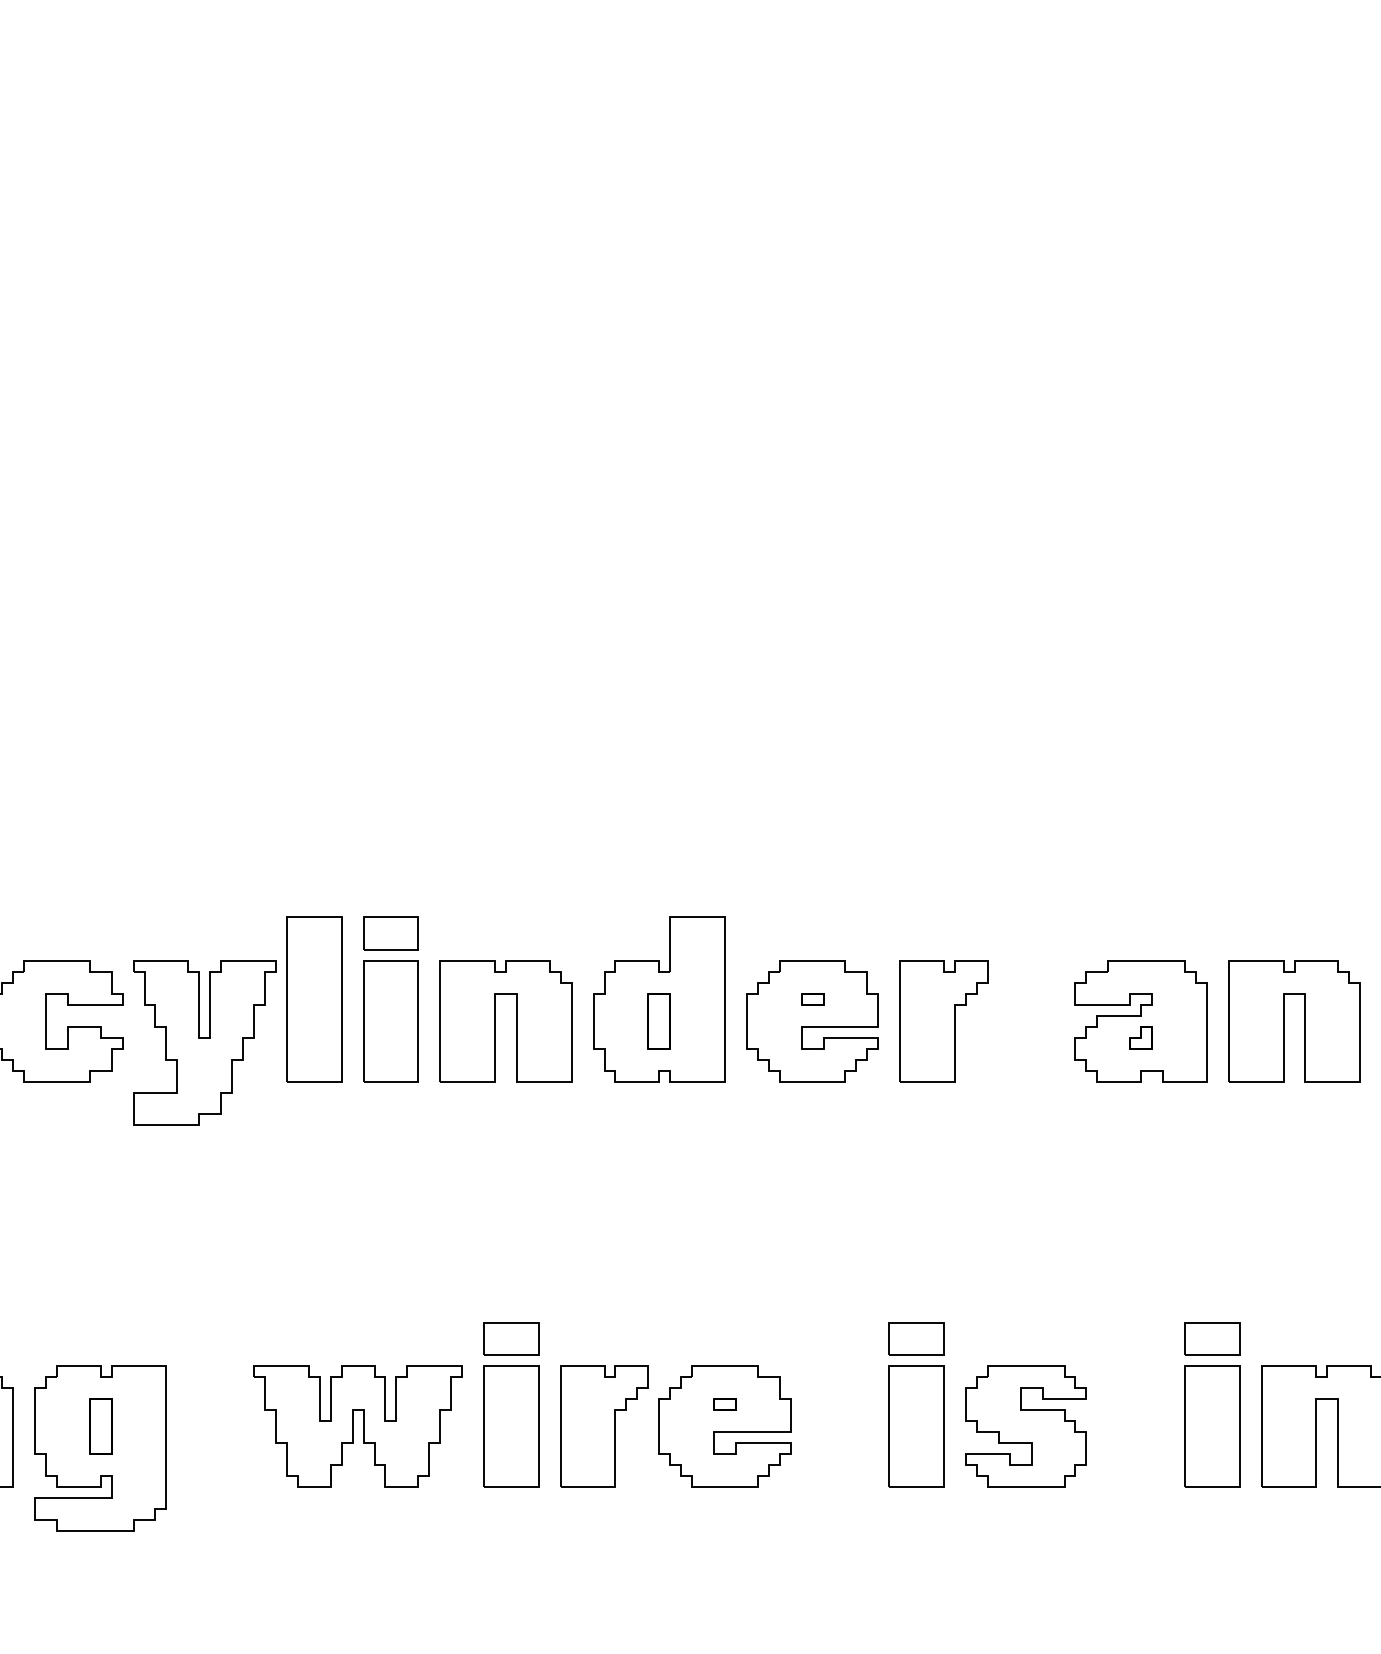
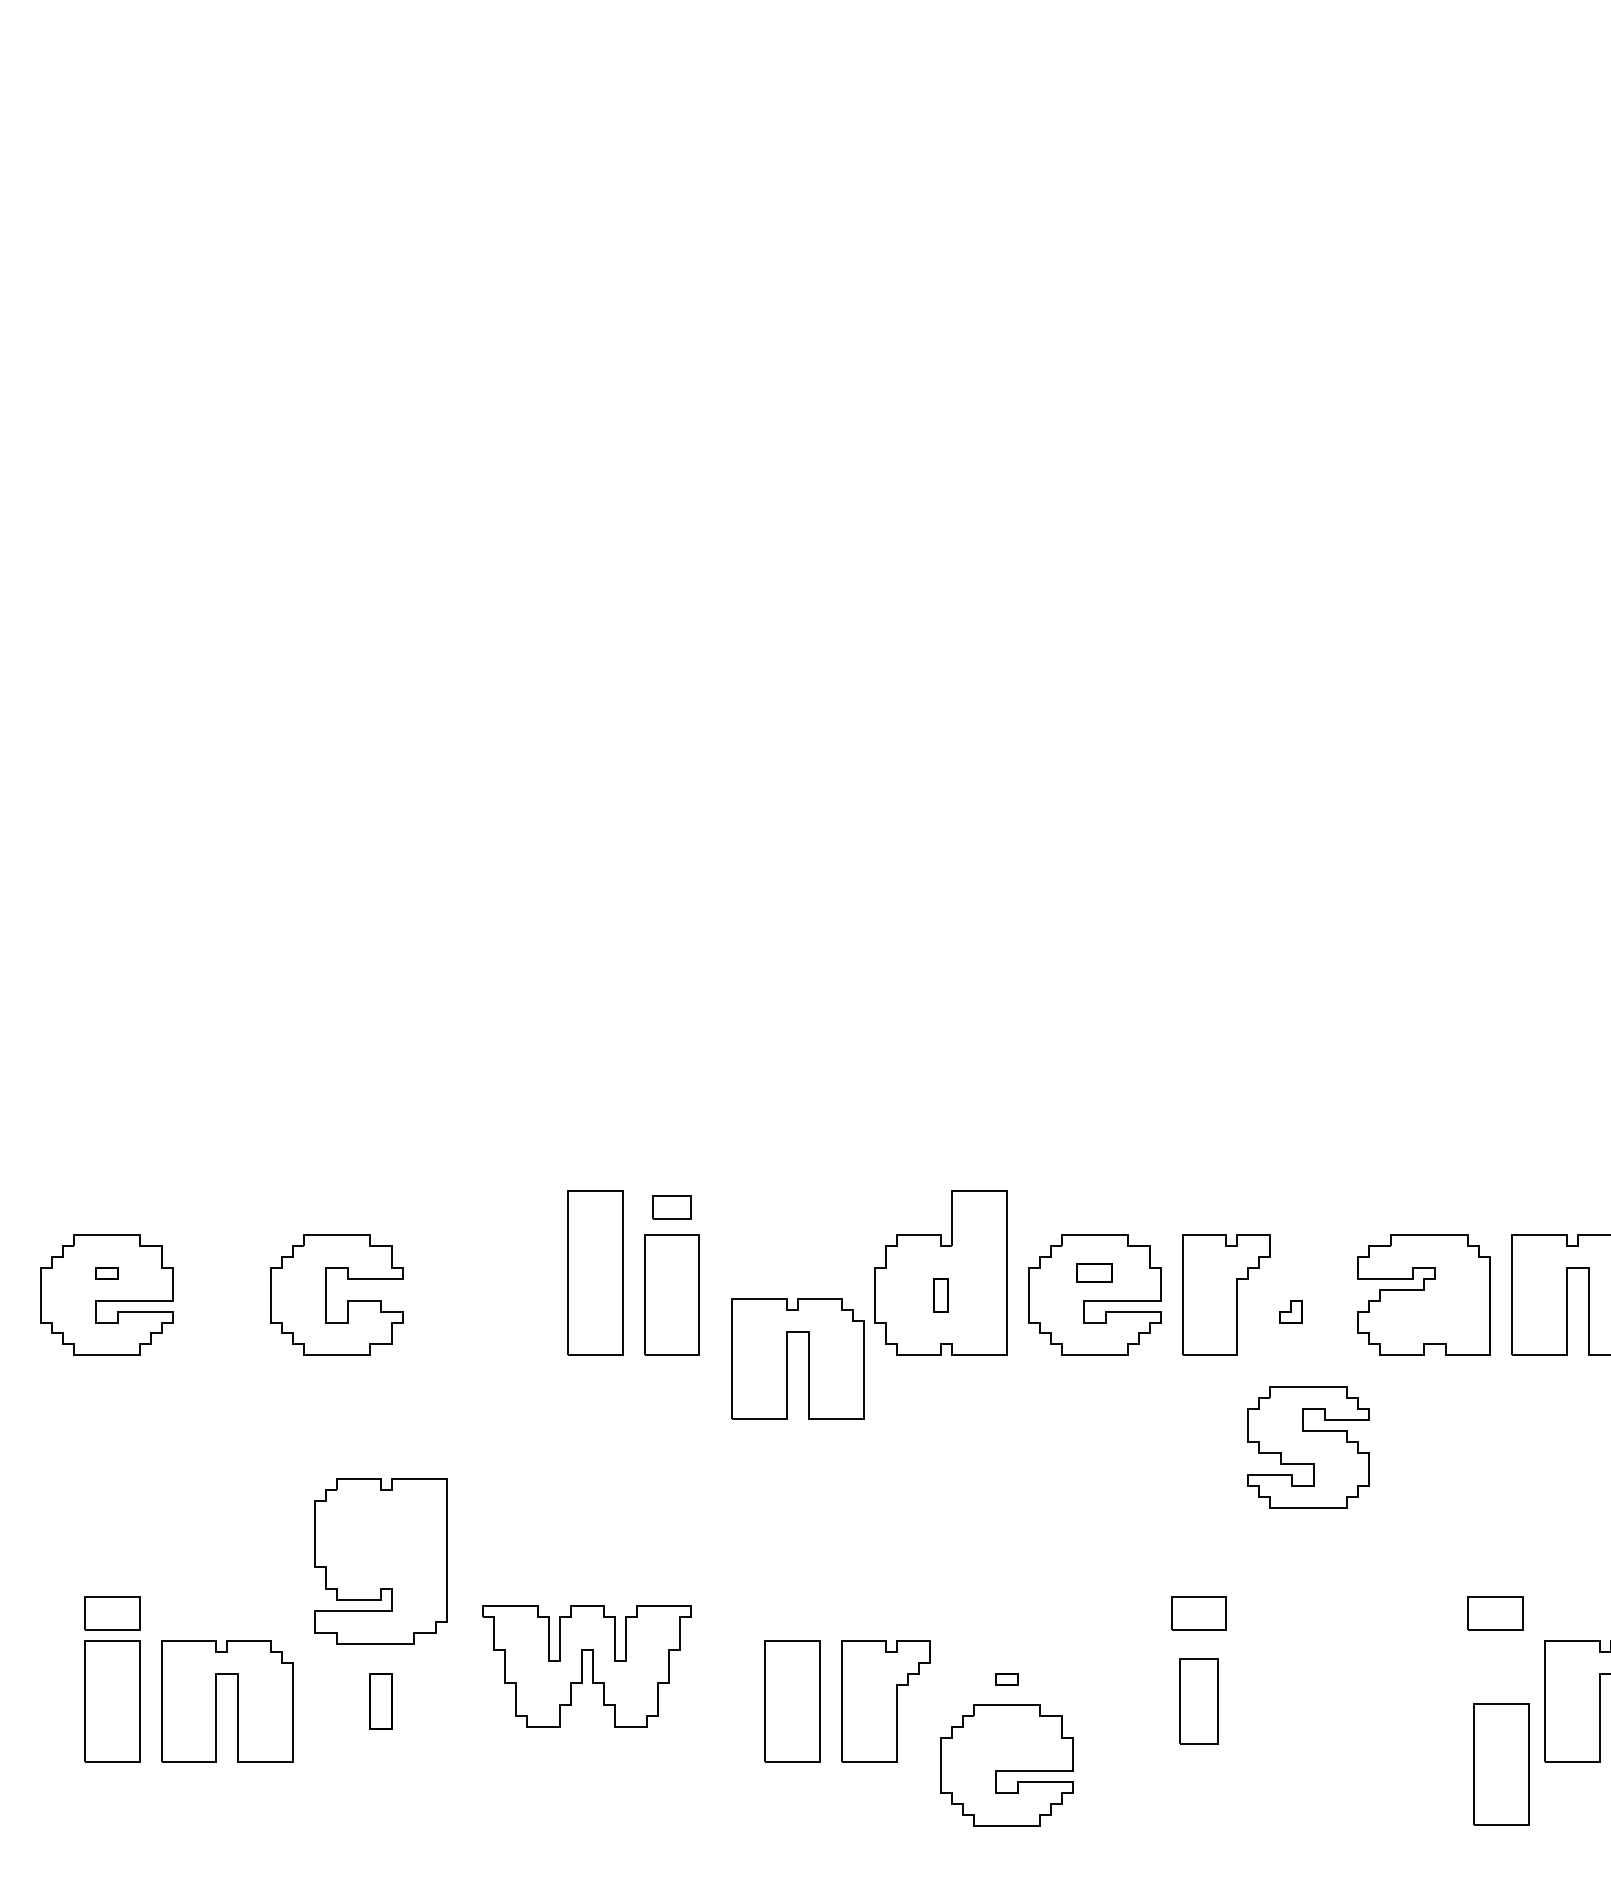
part: (390, 934) -> (671, 1207), size x0.7
part: (812, 999) -> (1094, 1273), size x1.6
part: (495, 1020) -> (787, 1358), moved
part: (658, 1021) -> (940, 1295), size x0.6
part: (1140, 1037) -> (1290, 1311), moved
part: (204, 1042) -> (485, 1316), removed
part: (511, 1339) -> (792, 1613), removed
part: (357, 1426) -> (586, 1666), moved
part: (724, 1426) -> (1006, 1765), moved
part: (916, 1426) -> (1198, 1701), size x0.7
part: (1025, 1426) -> (1308, 1447), moved
part: (1212, 1426) -> (1501, 1764), moved
part: (100, 1448) -> (380, 1561), moved

